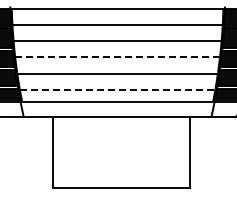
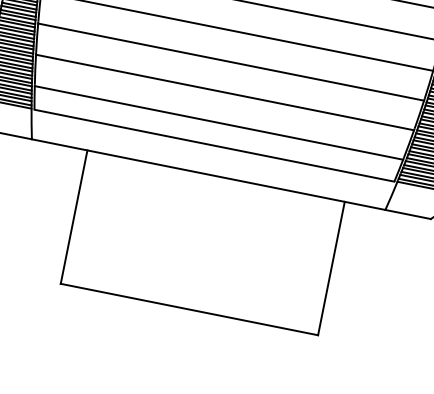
line: (118, 57) -> (232, 62), dashed -> solid
line: (117, 89) -> (218, 122), dashed -> solid

